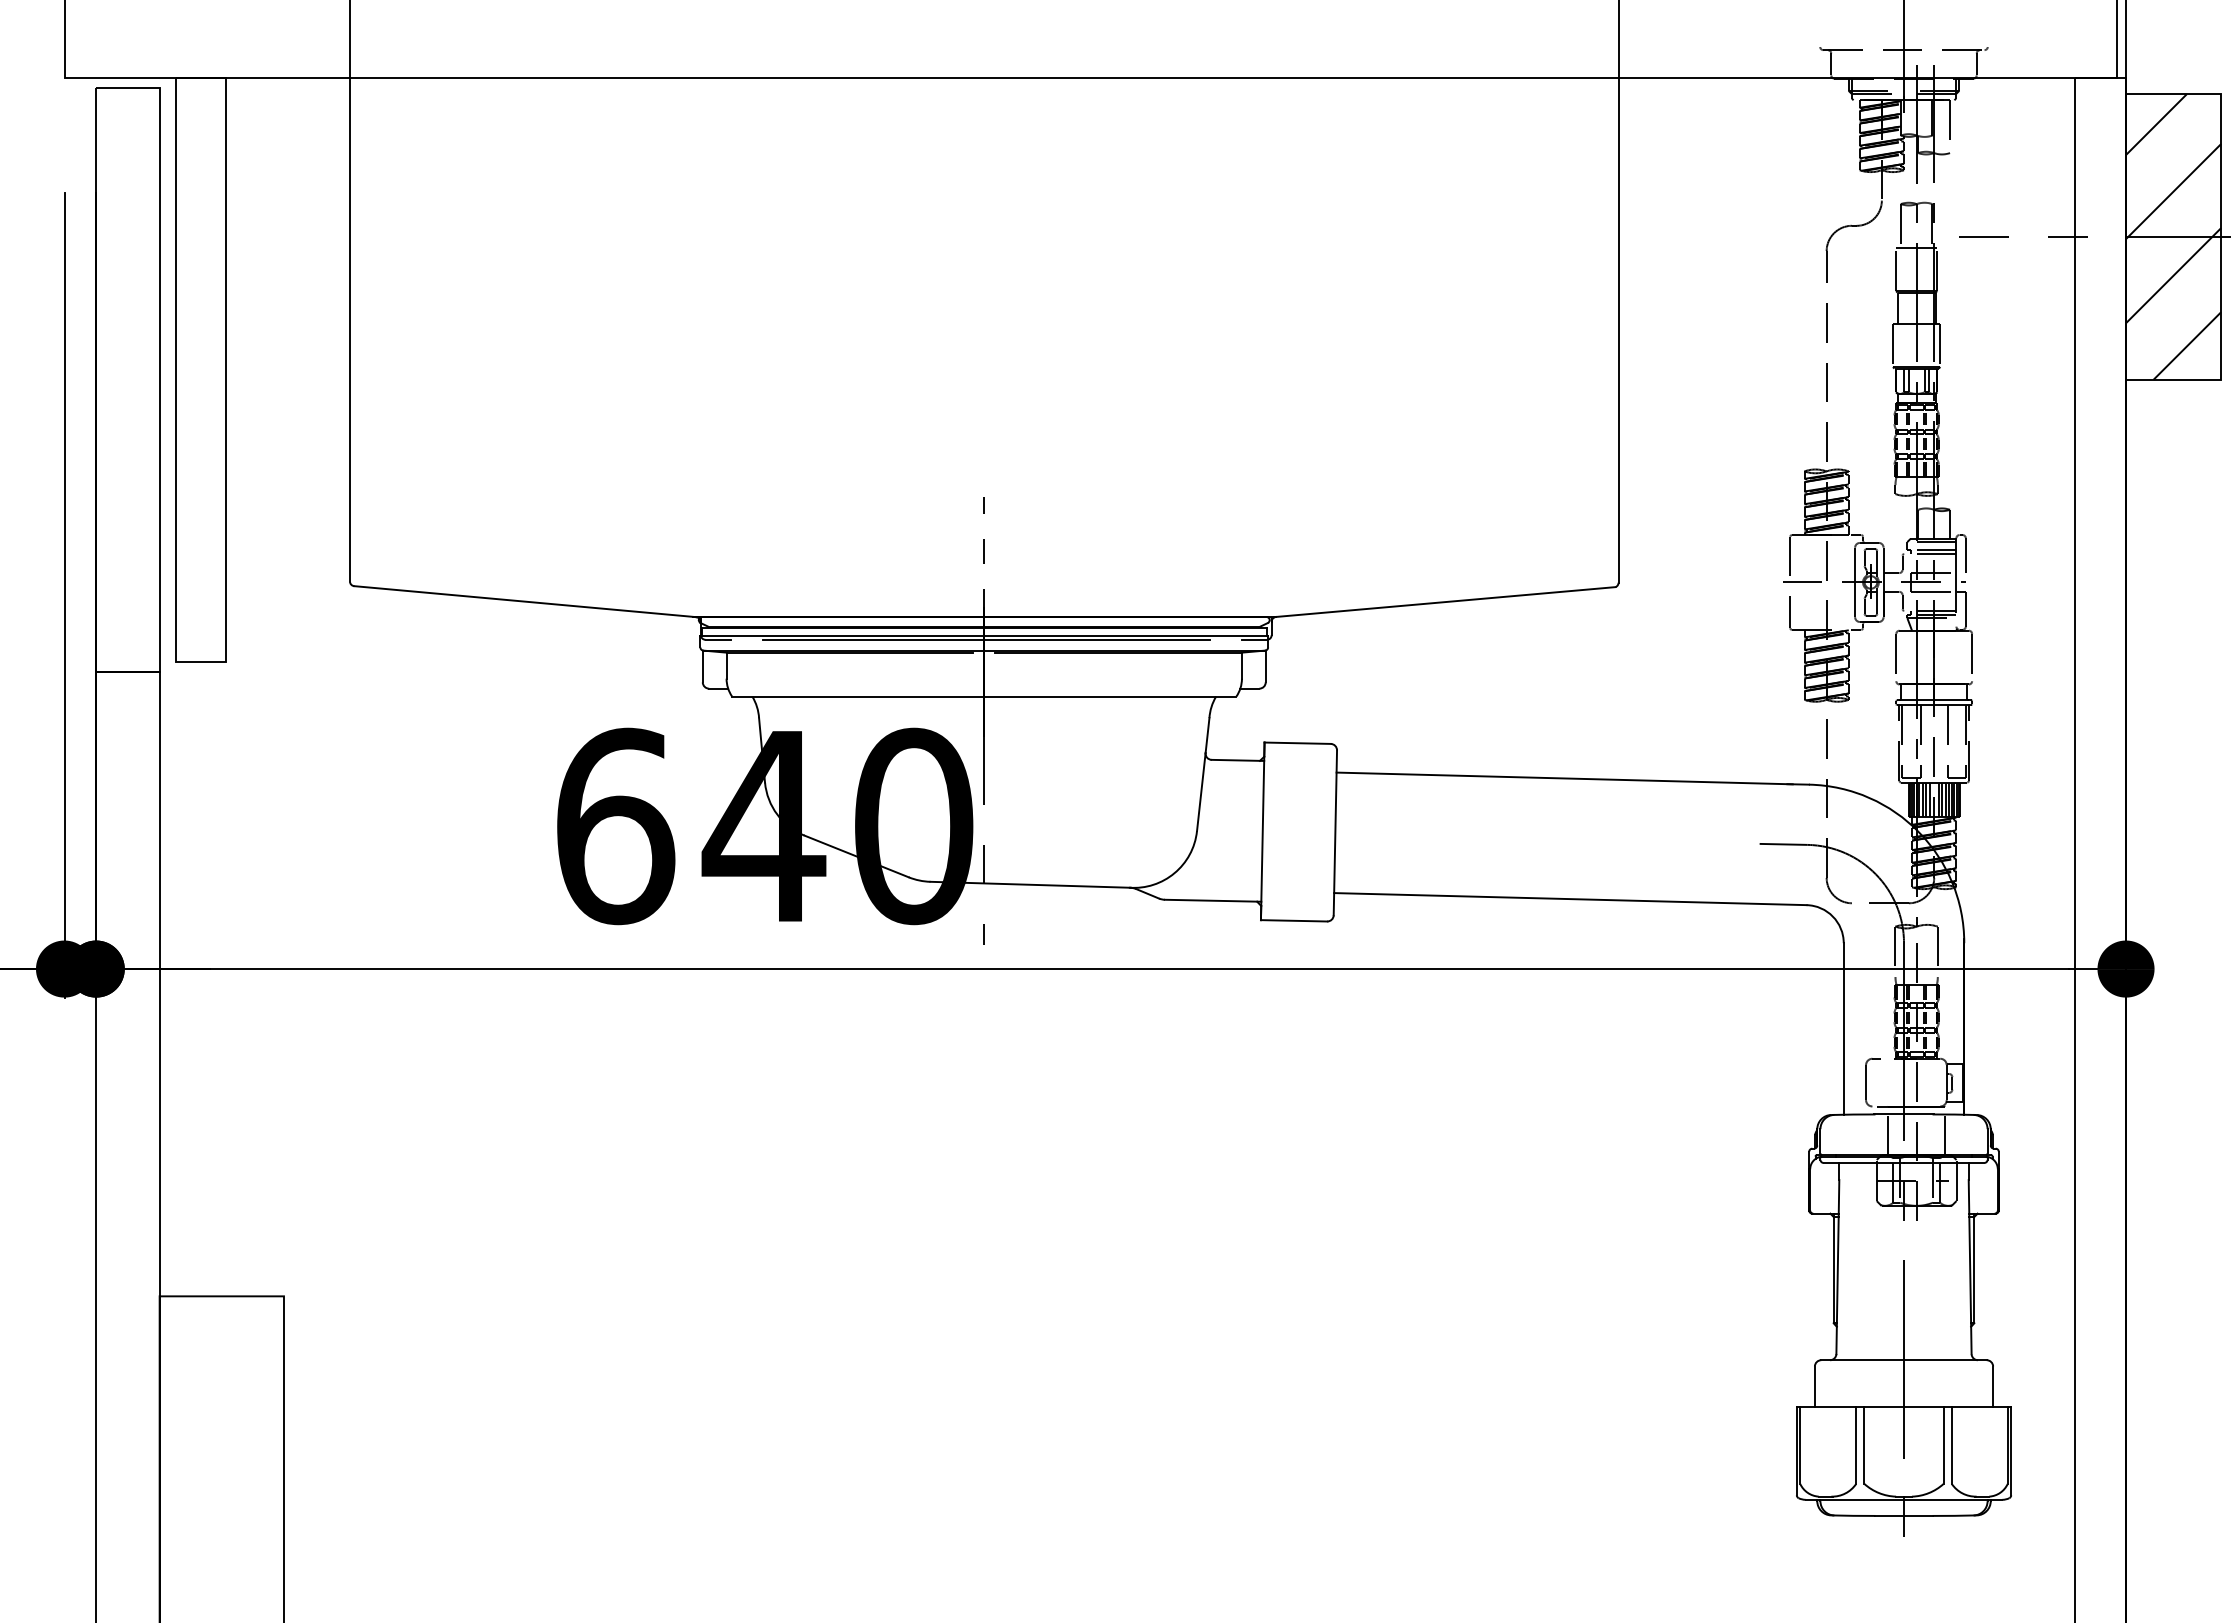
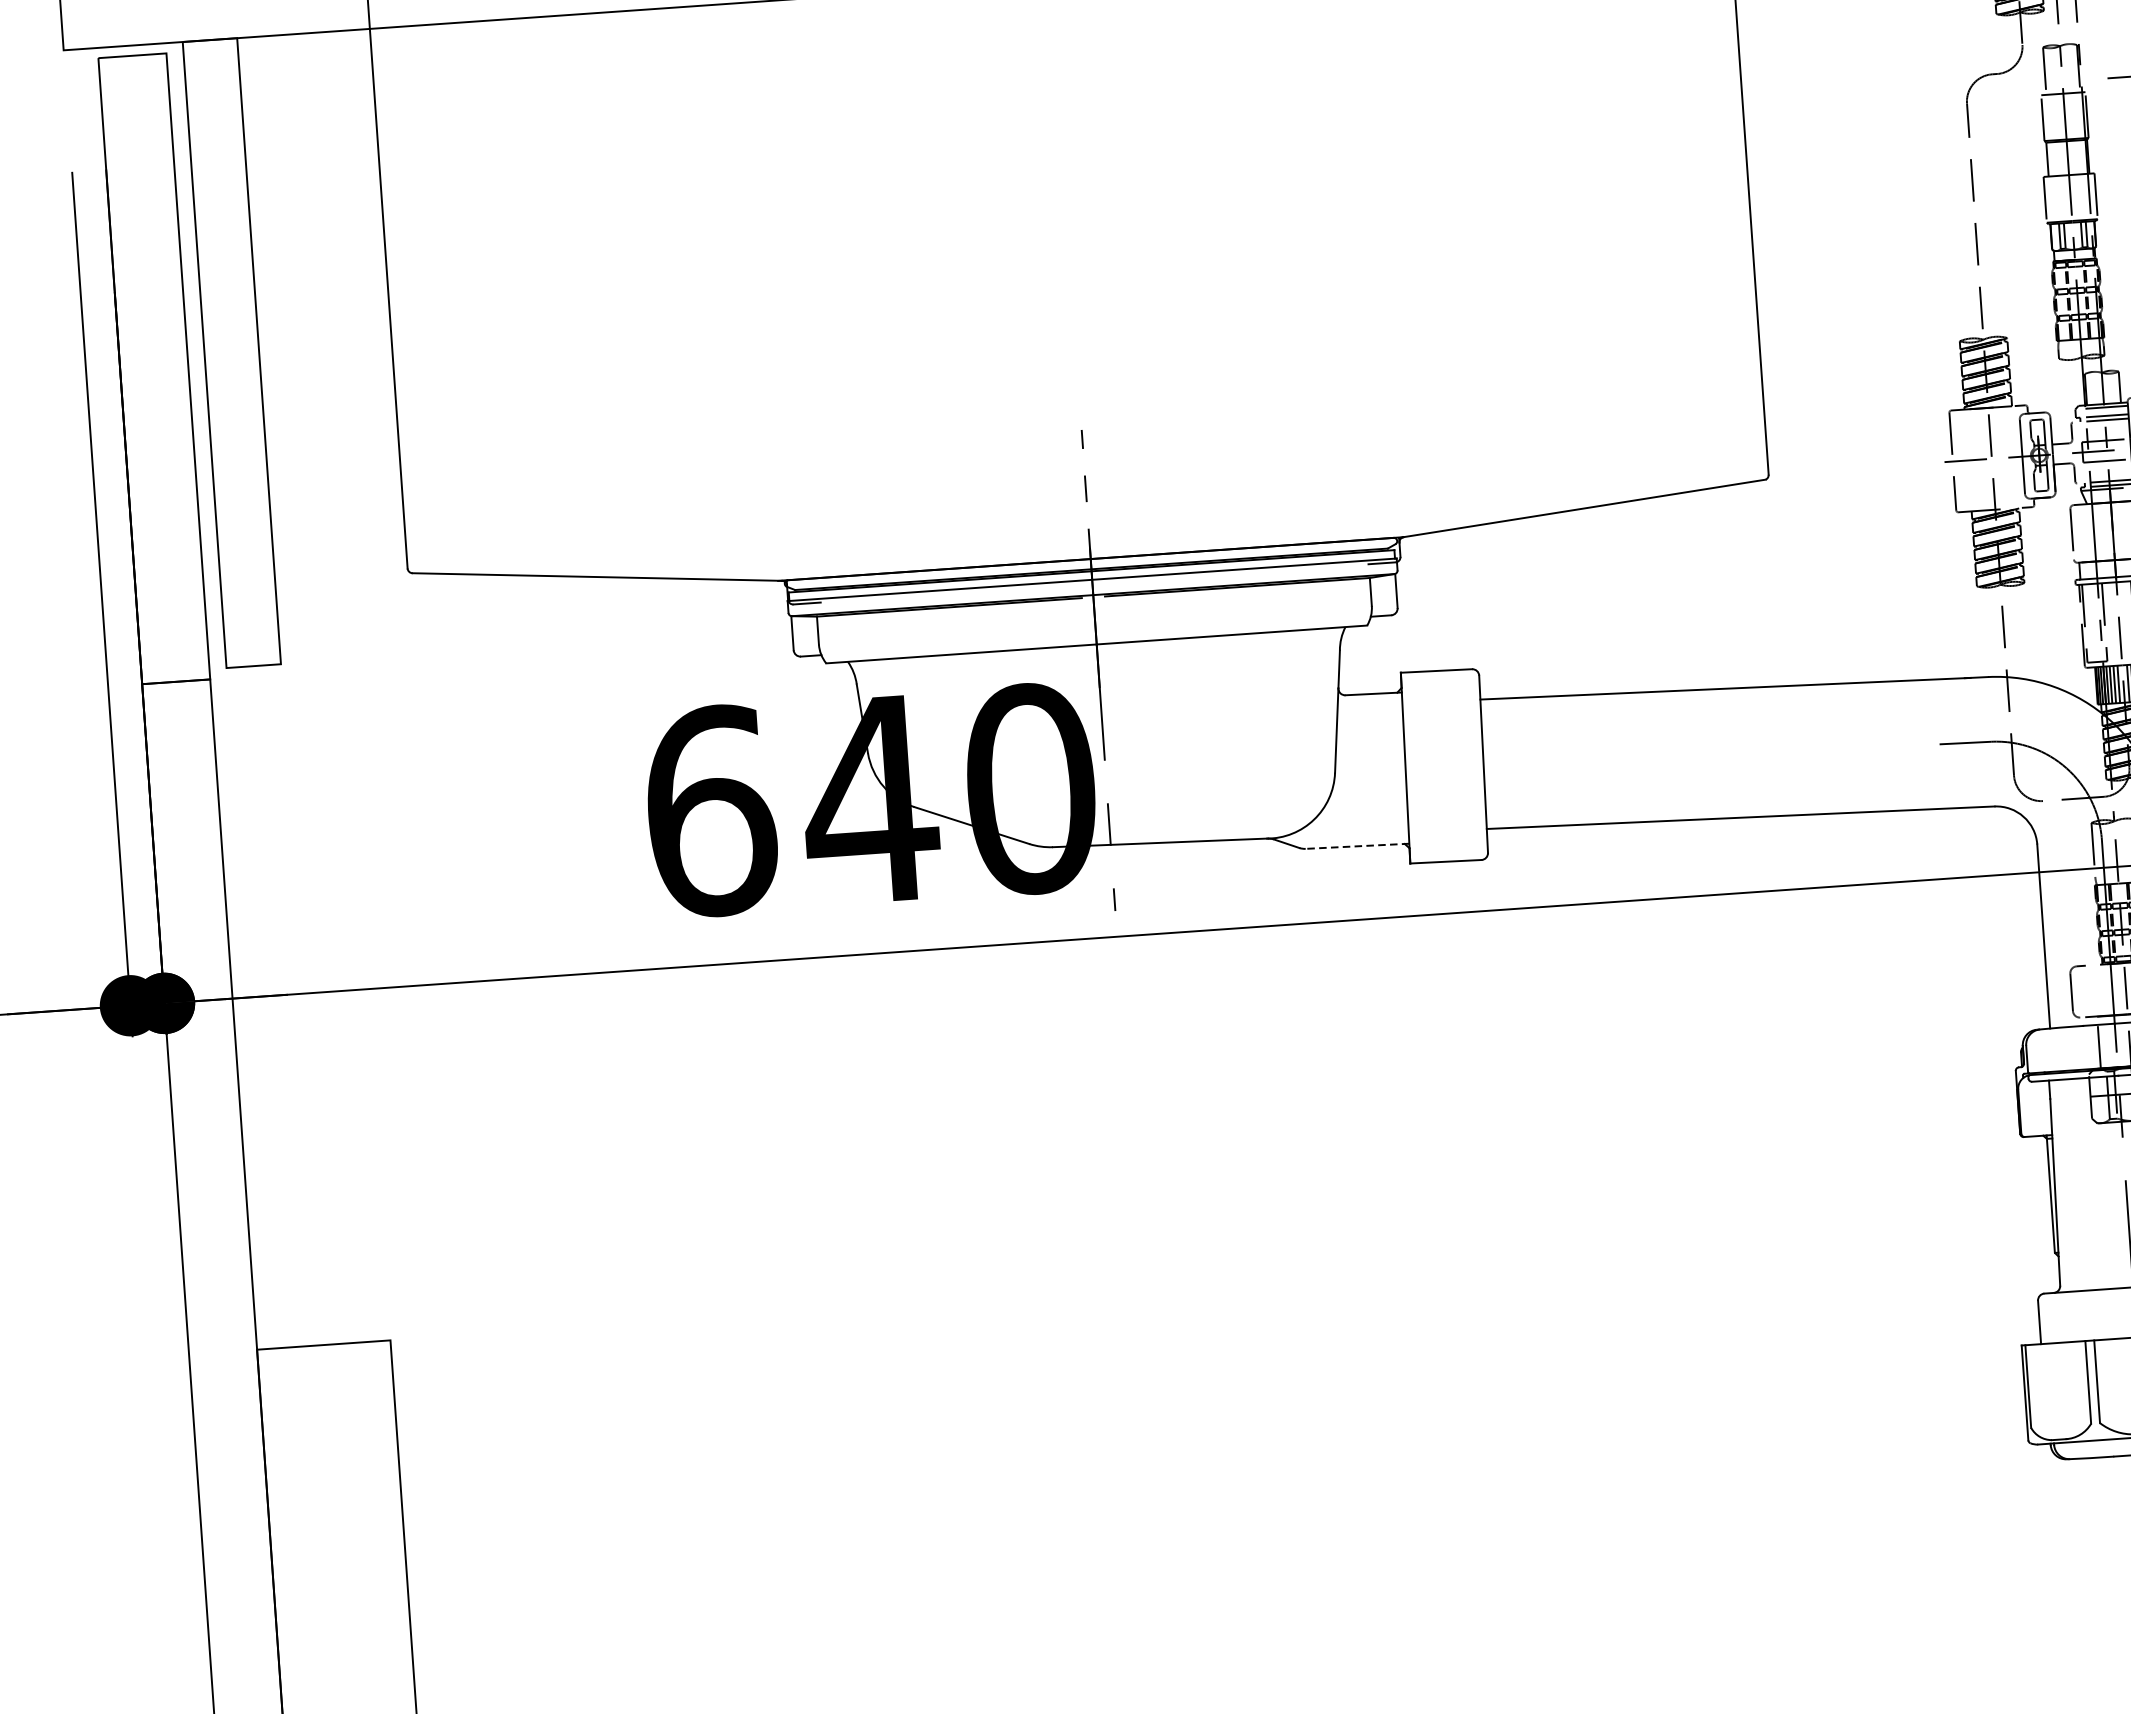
line: (985, 639) -> (1093, 583), removed
line: (1212, 900) -> (1356, 846), solid -> dashed

